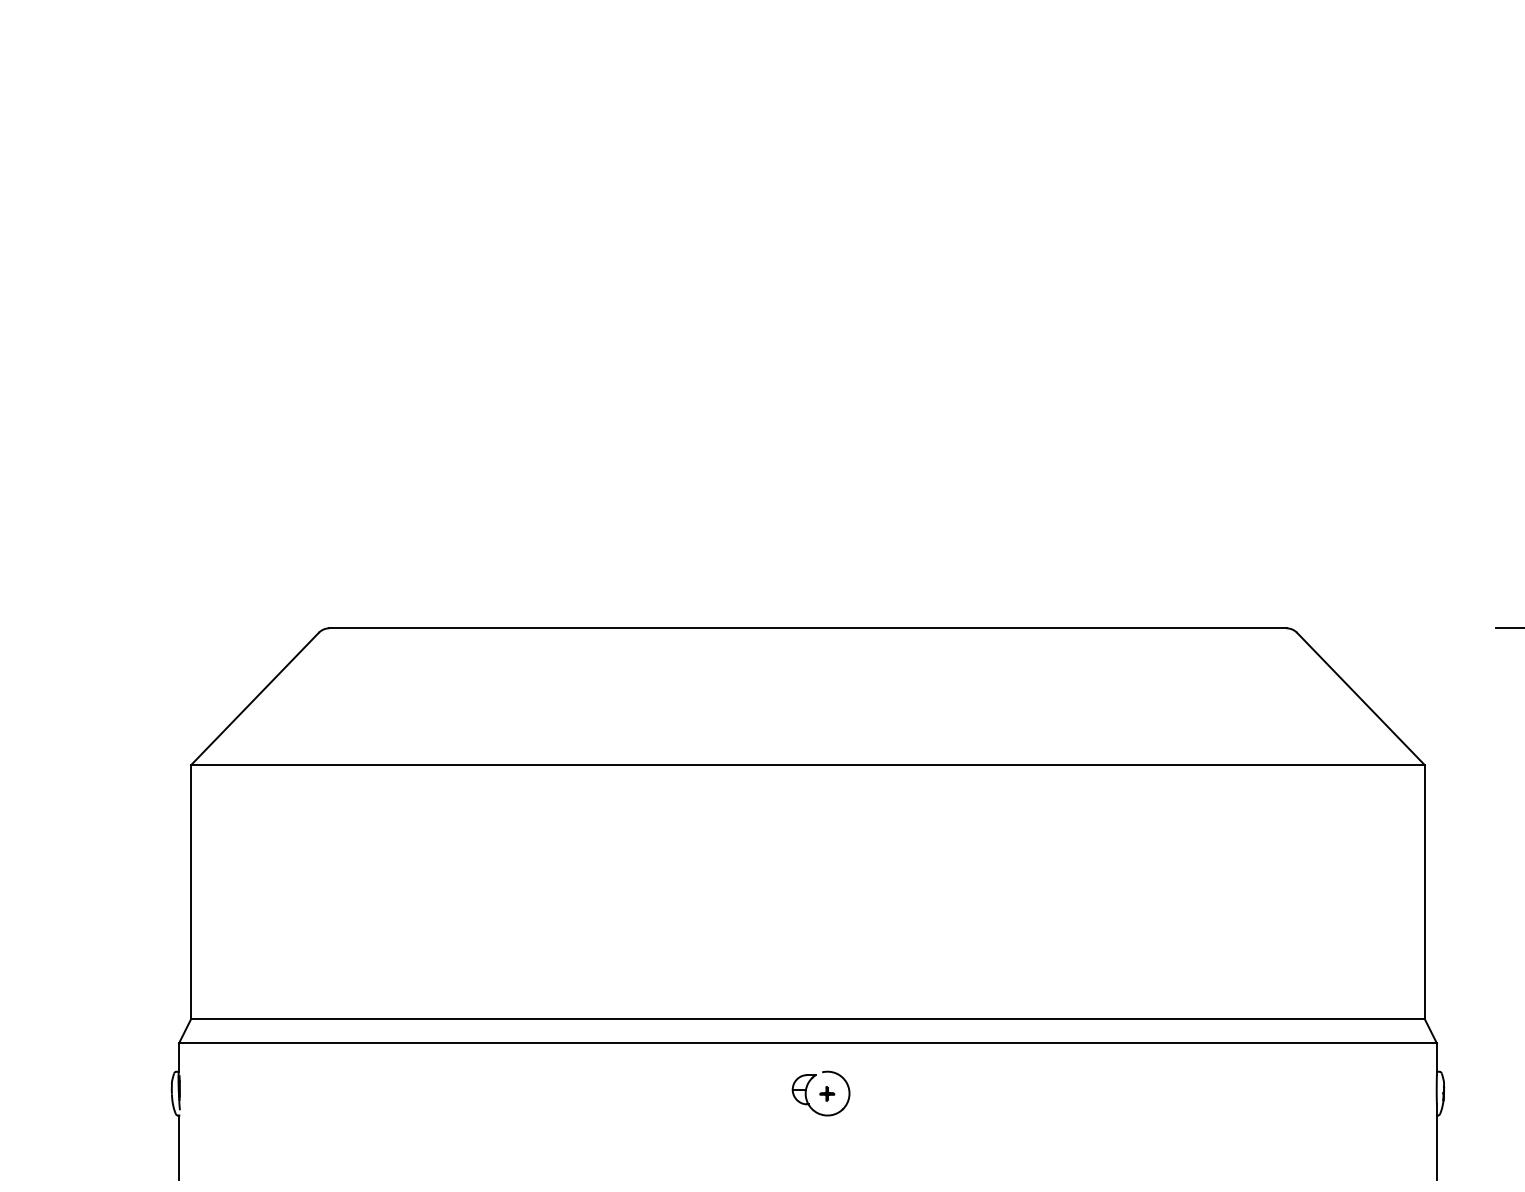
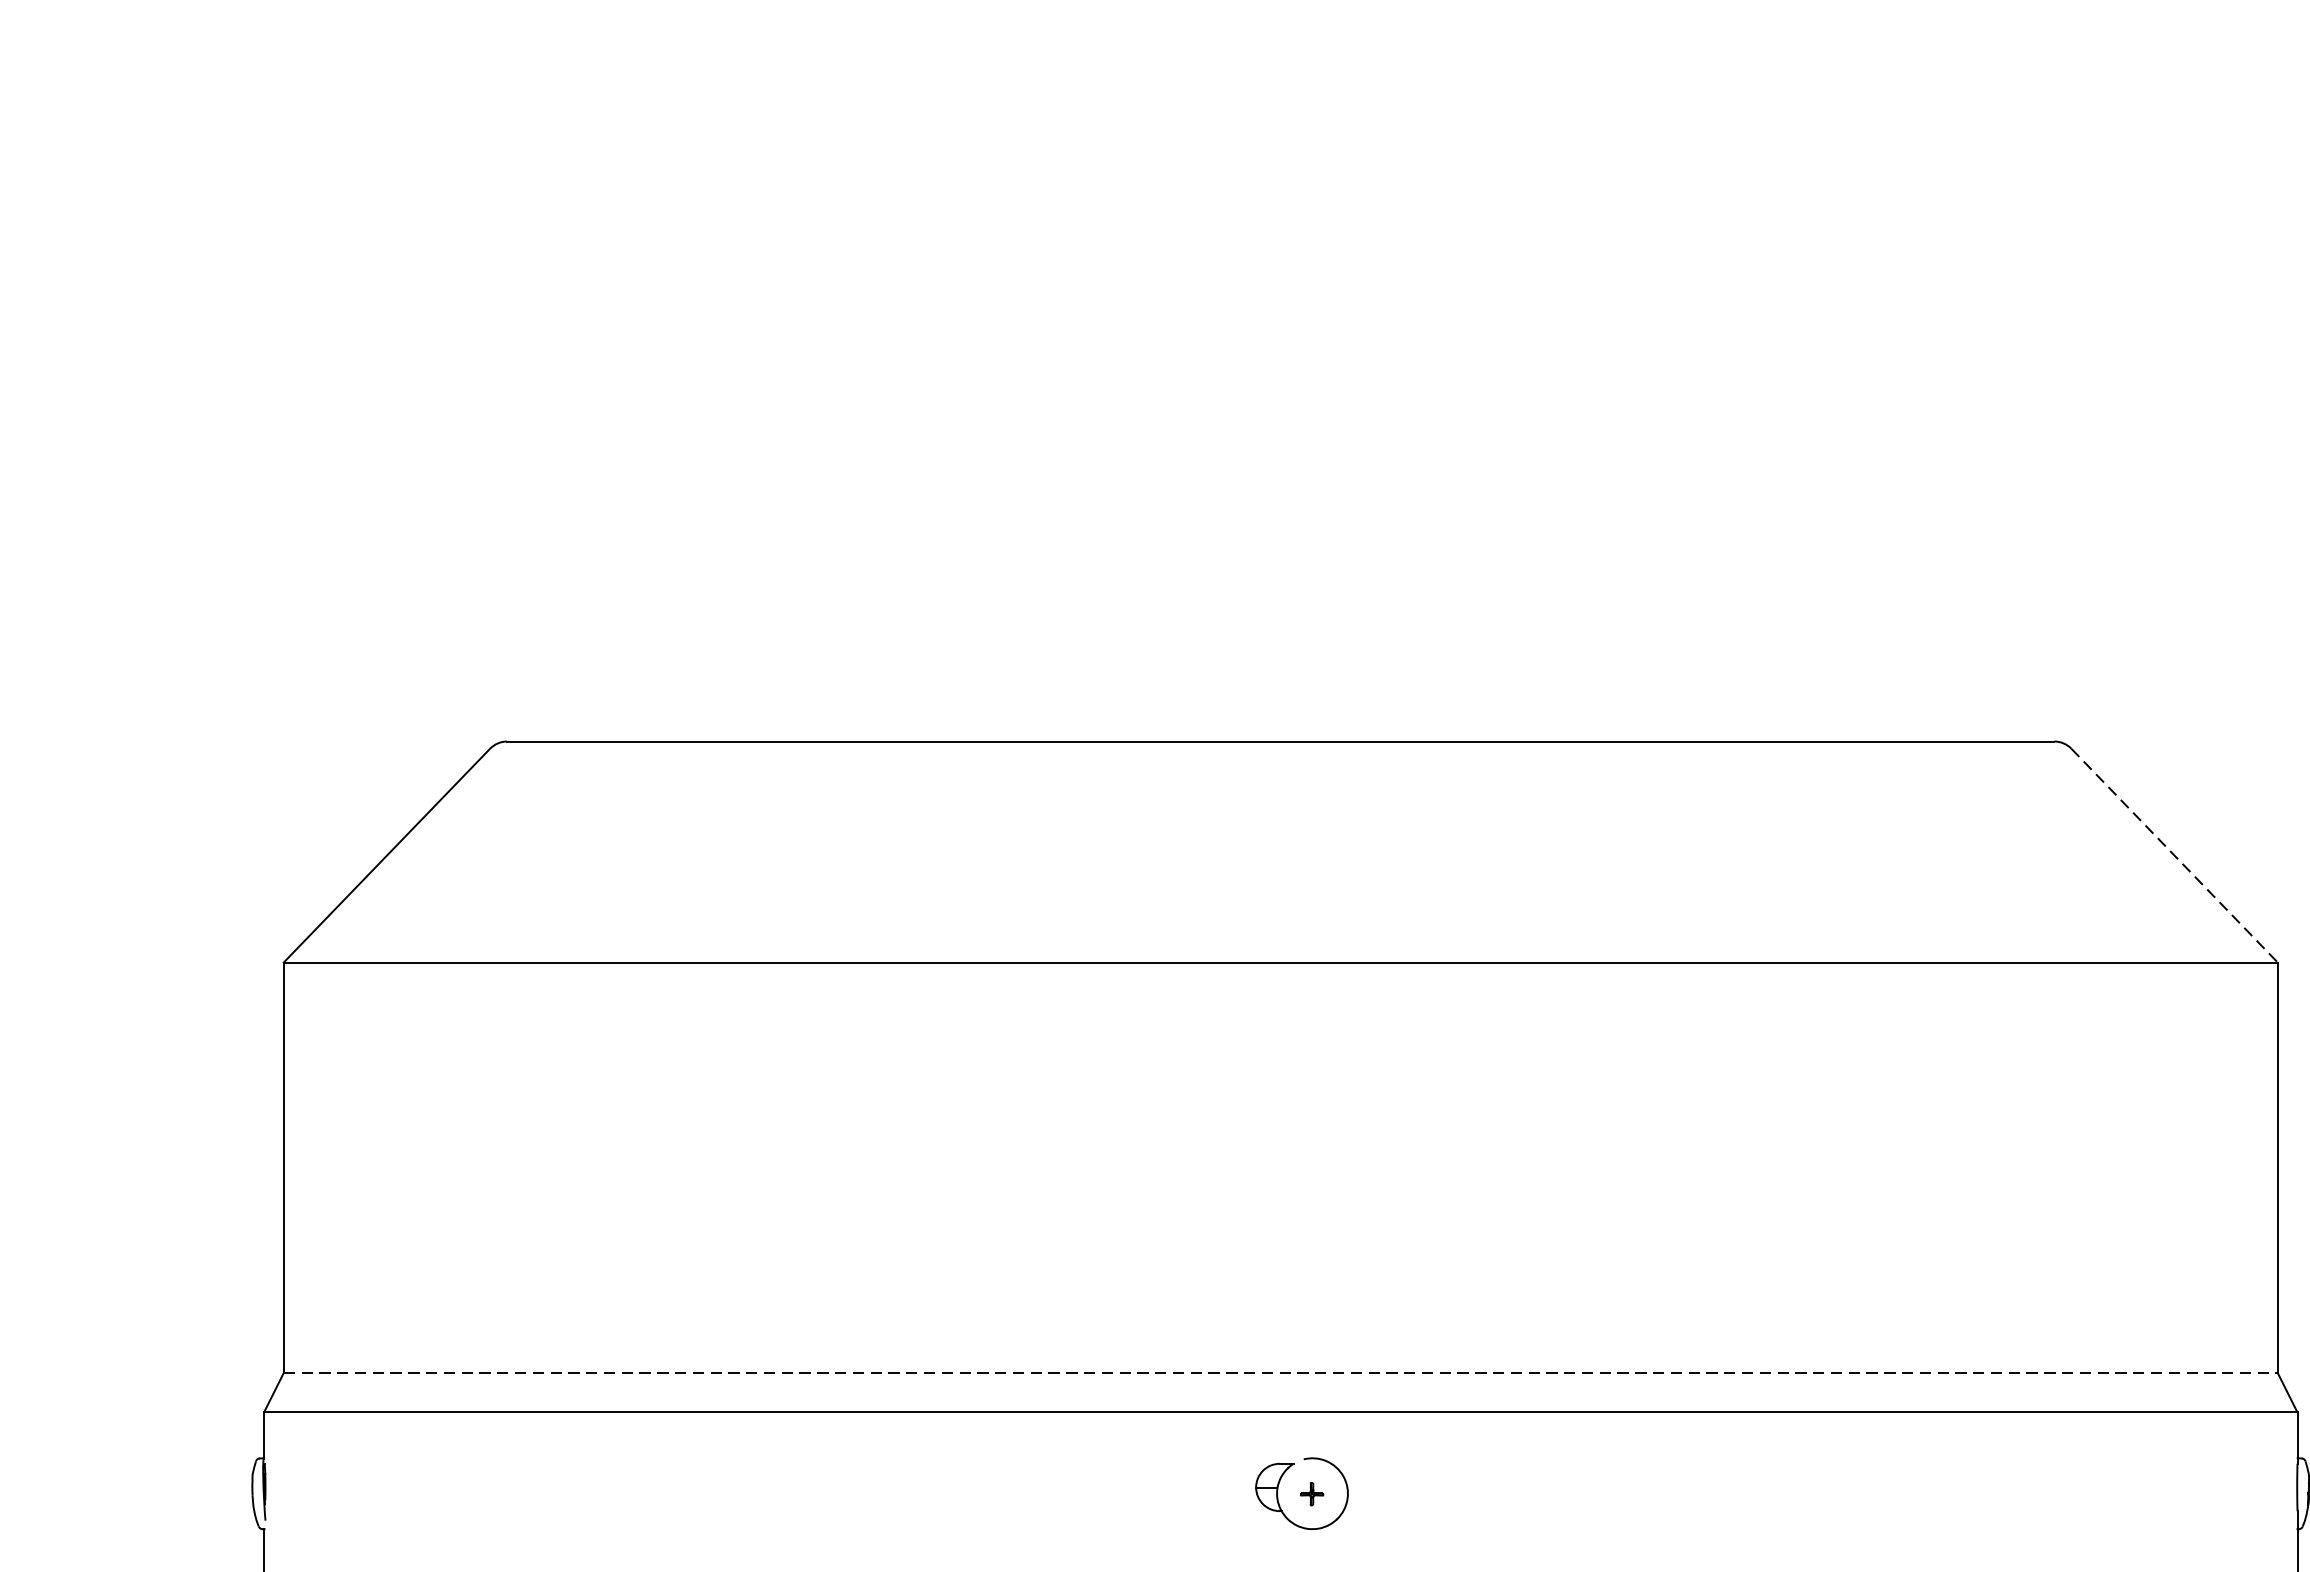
line: (1360, 698) -> (2173, 854), solid -> dashed
line: (807, 1018) -> (1280, 1372), solid -> dashed

